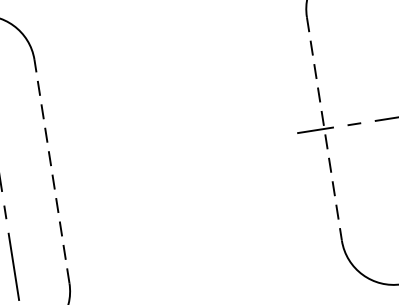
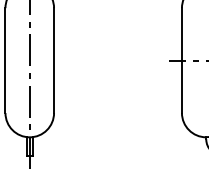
line: (323, 131) -> (181, 61), dashed -> solid
line: (52, 171) -> (54, 60), dashed -> solid

